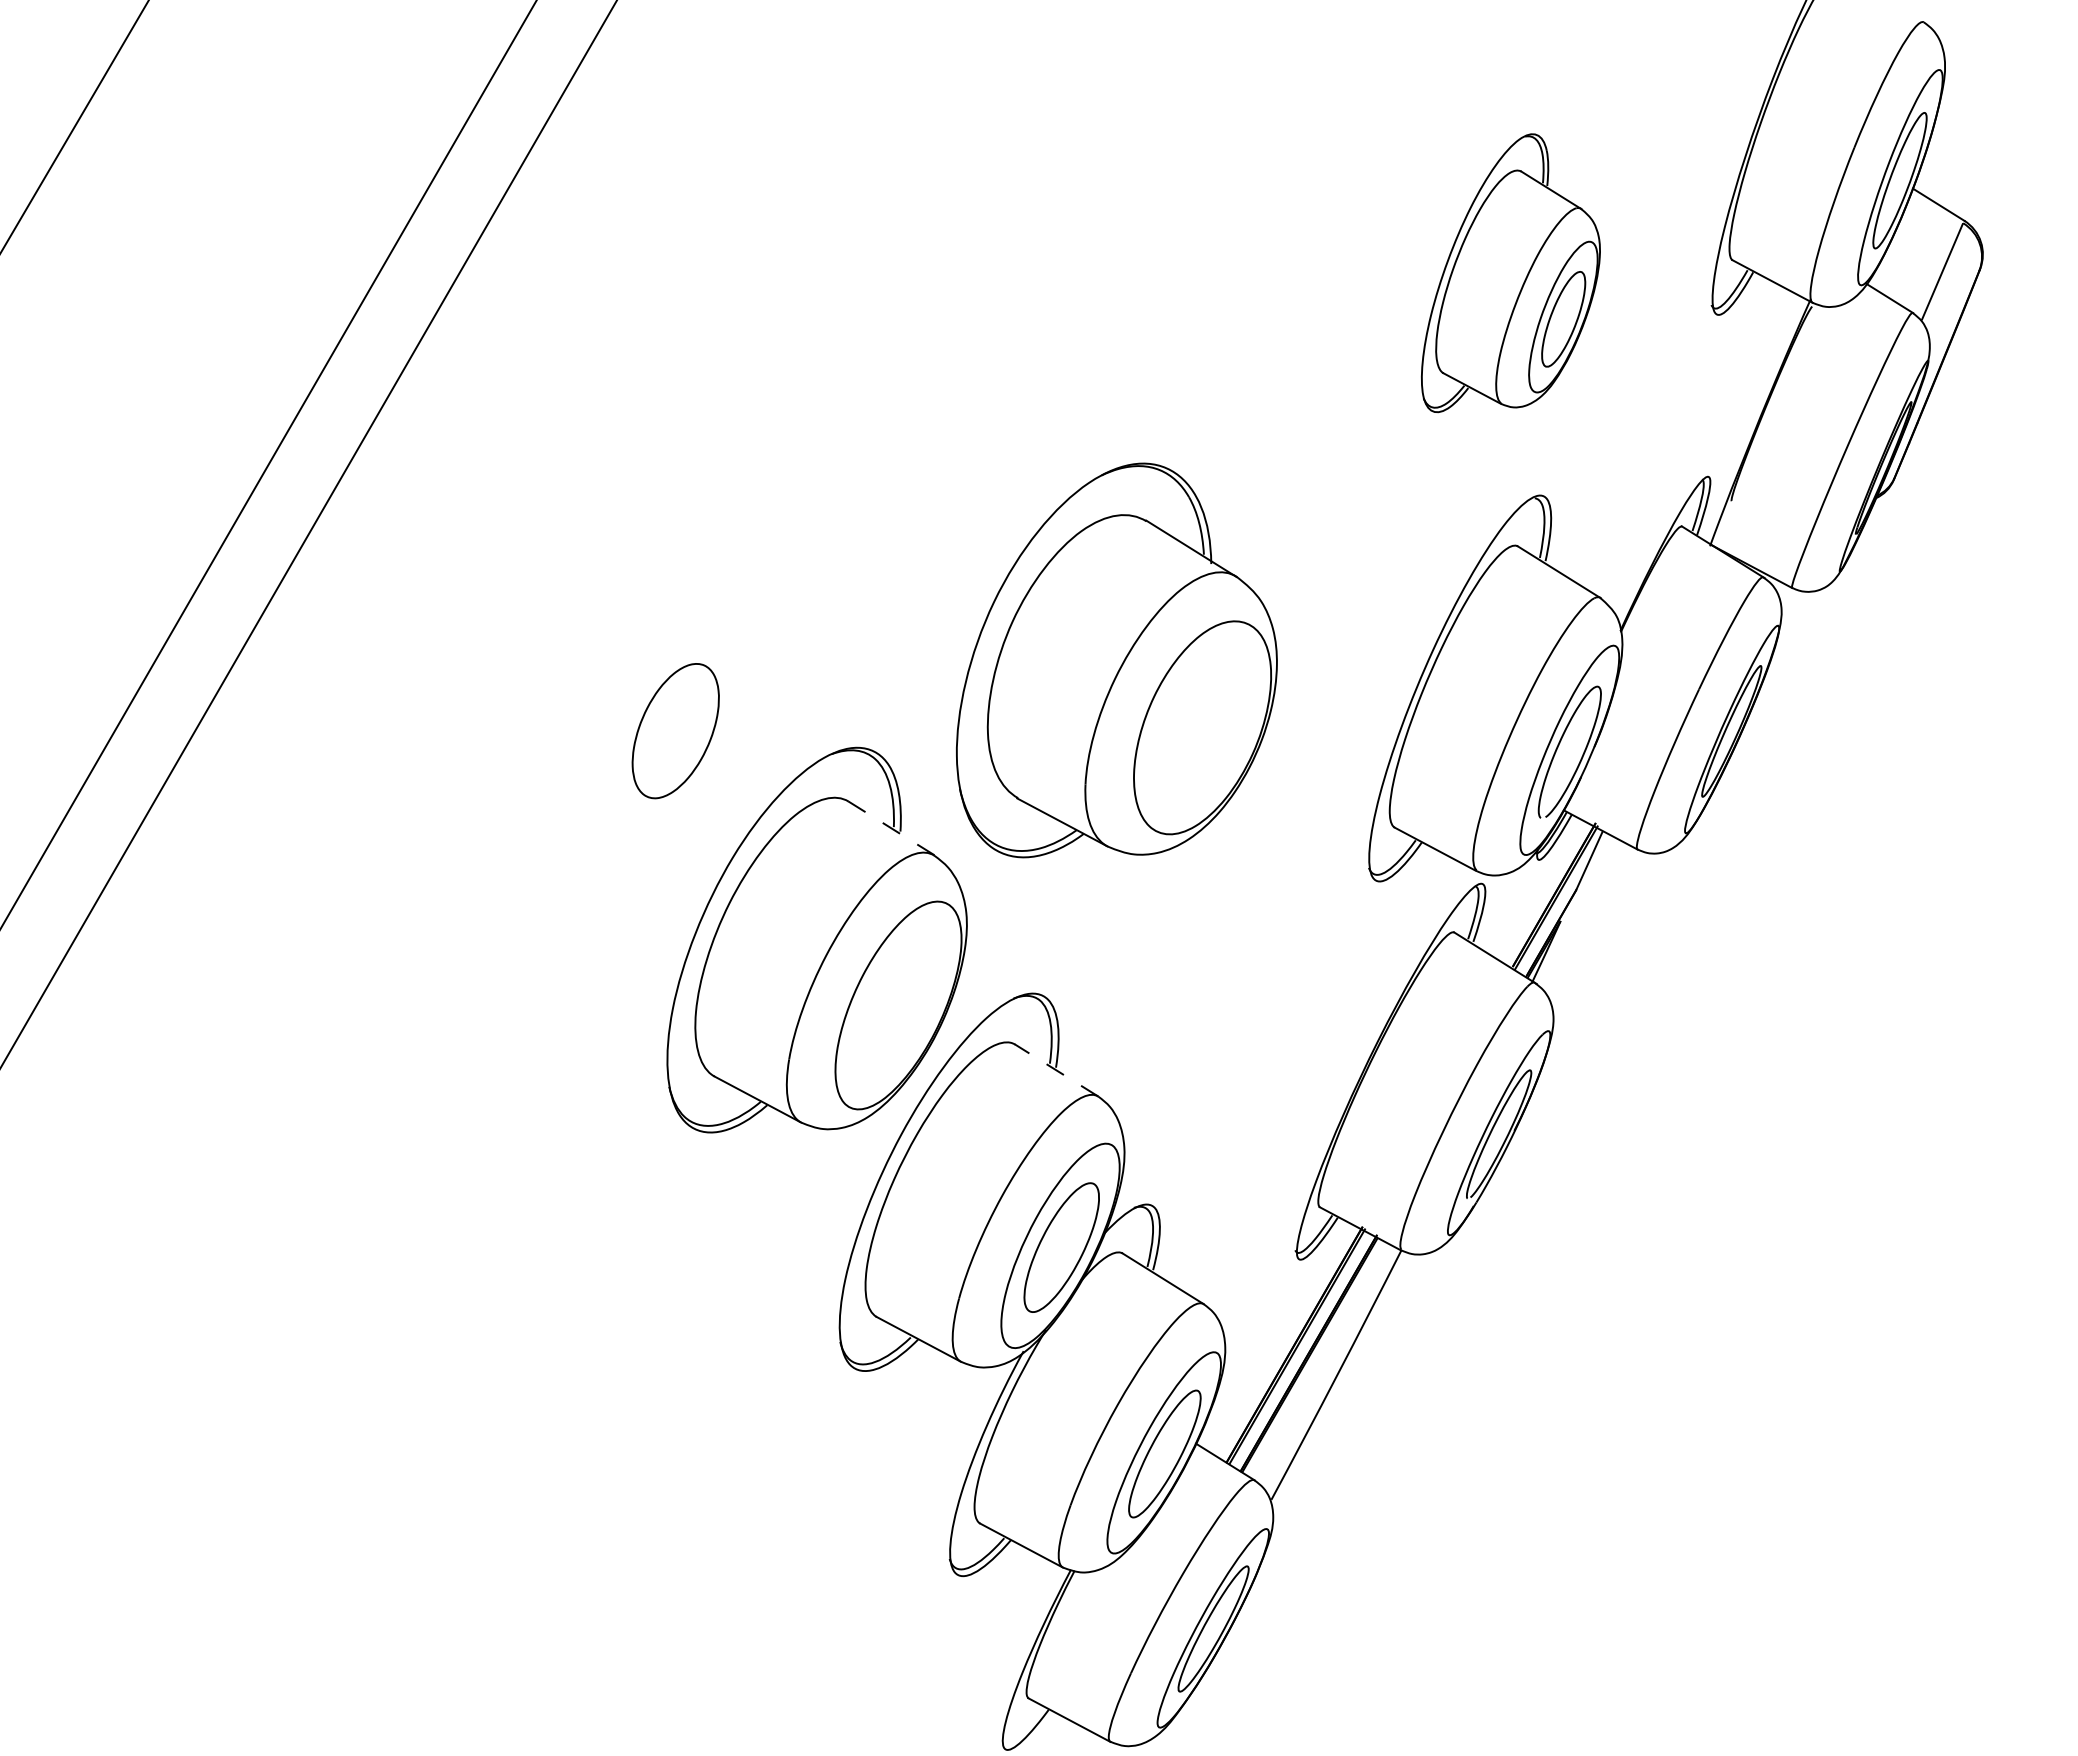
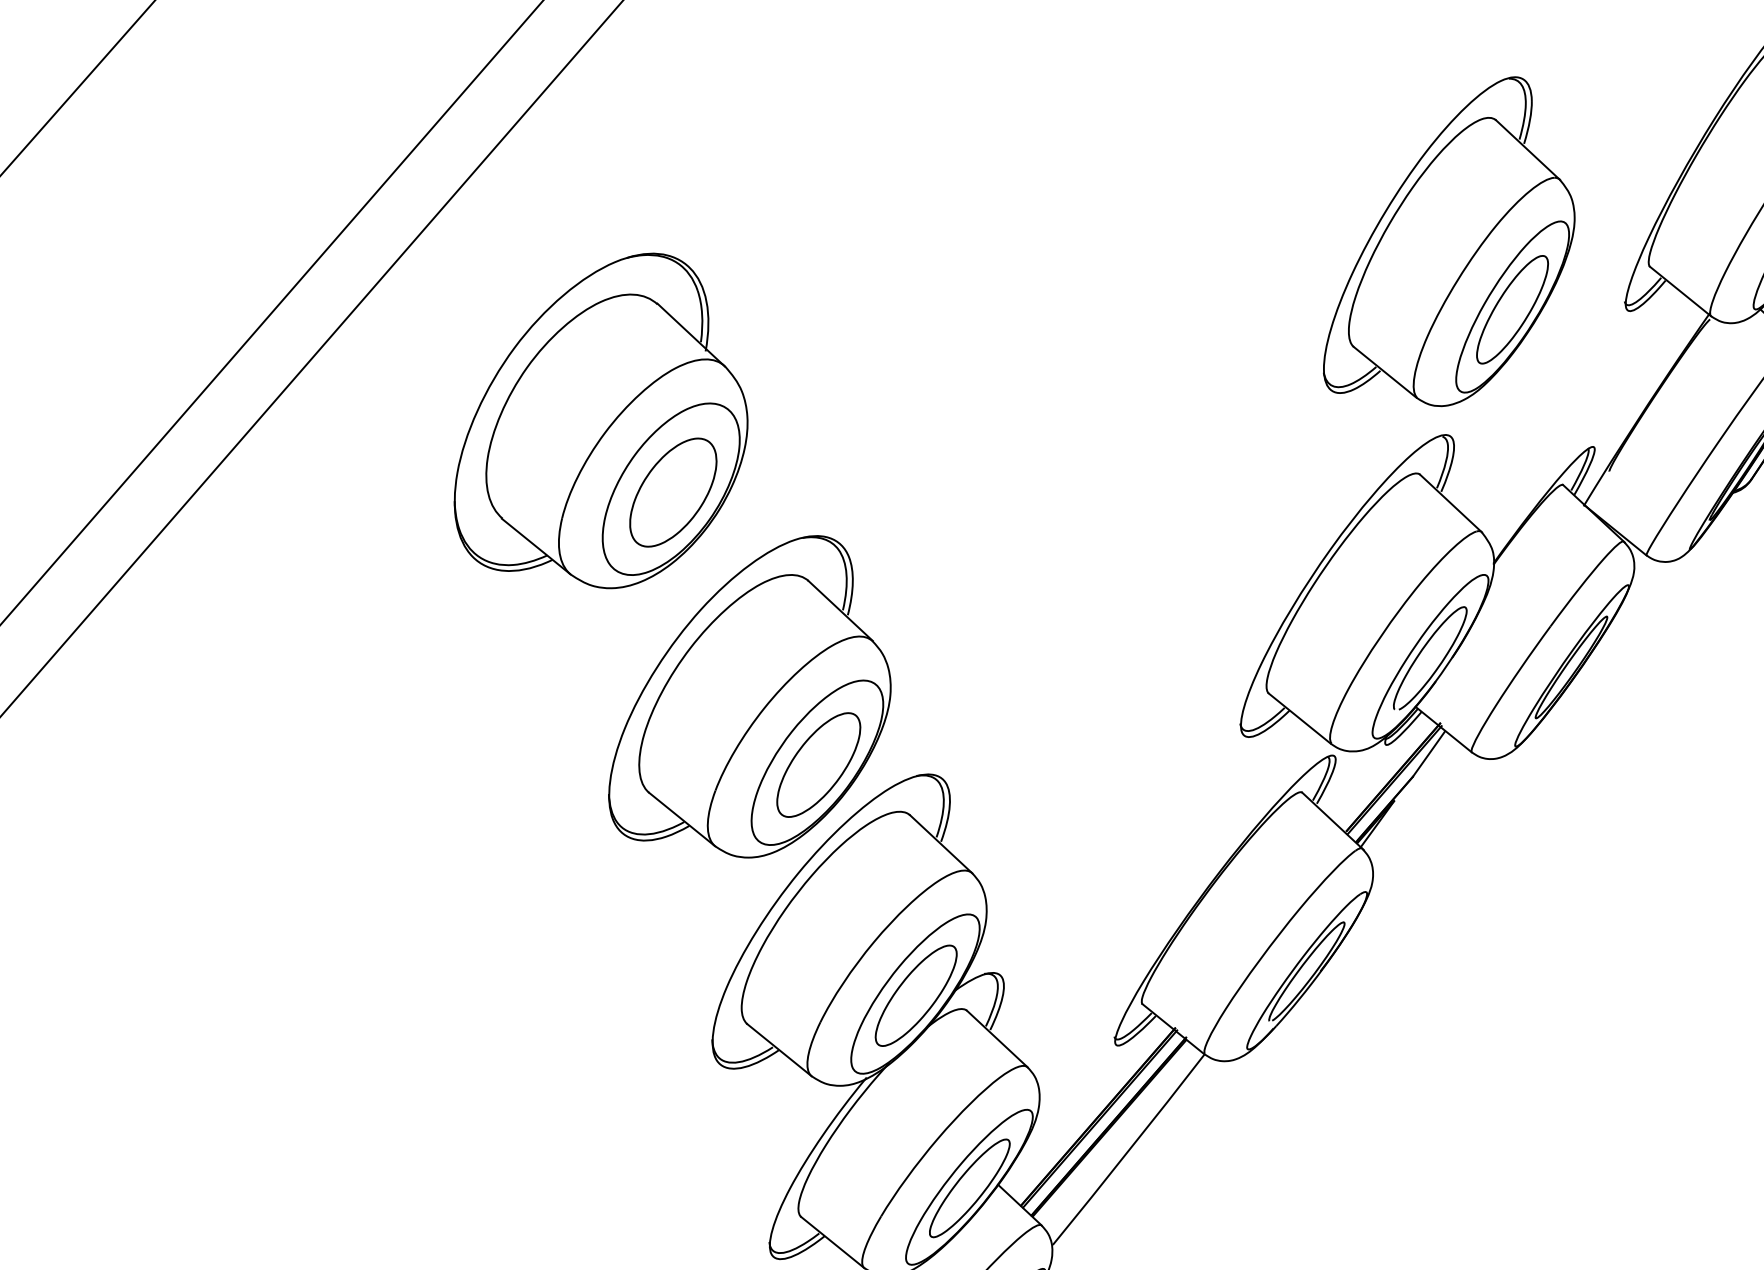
part: (1510, 272) -> (1459, 240), size x1.43
part: (1116, 660) -> (609, 417), moved
line: (890, 827) -> (840, 610), dashed -> solid
part: (900, 1007) -> (818, 764), added
line: (1056, 1070) -> (941, 844), dashed -> solid

